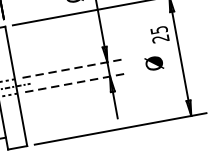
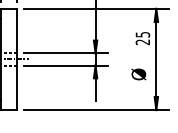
text: (153, 63) -> (138, 74), moved
line: (73, 68) -> (66, 53), dashed -> solid
line: (75, 82) -> (66, 65), dashed -> solid

